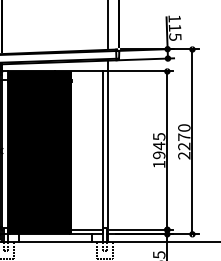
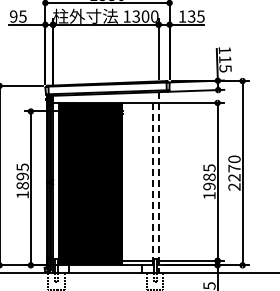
text: (159, 146) -> (209, 177), 1945 -> 1985
line: (108, 151) -> (158, 182), solid -> dashed
line: (102, 153) -> (152, 184), solid -> dashed

